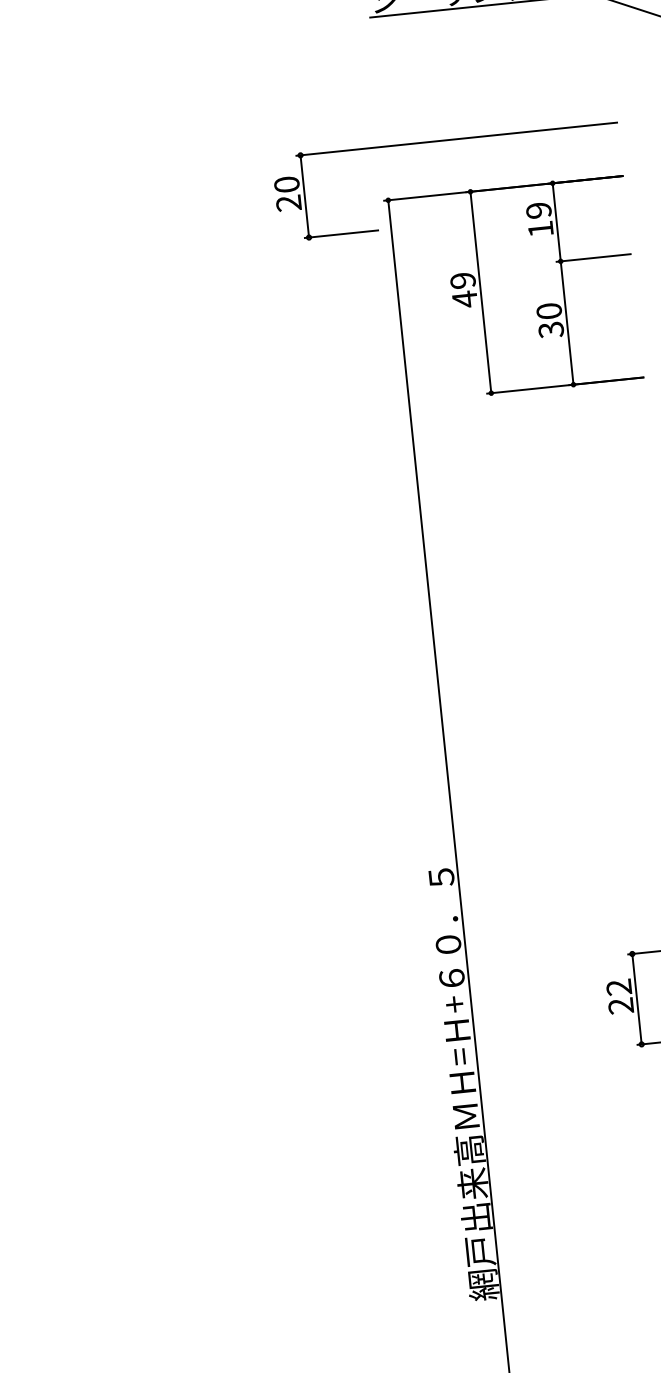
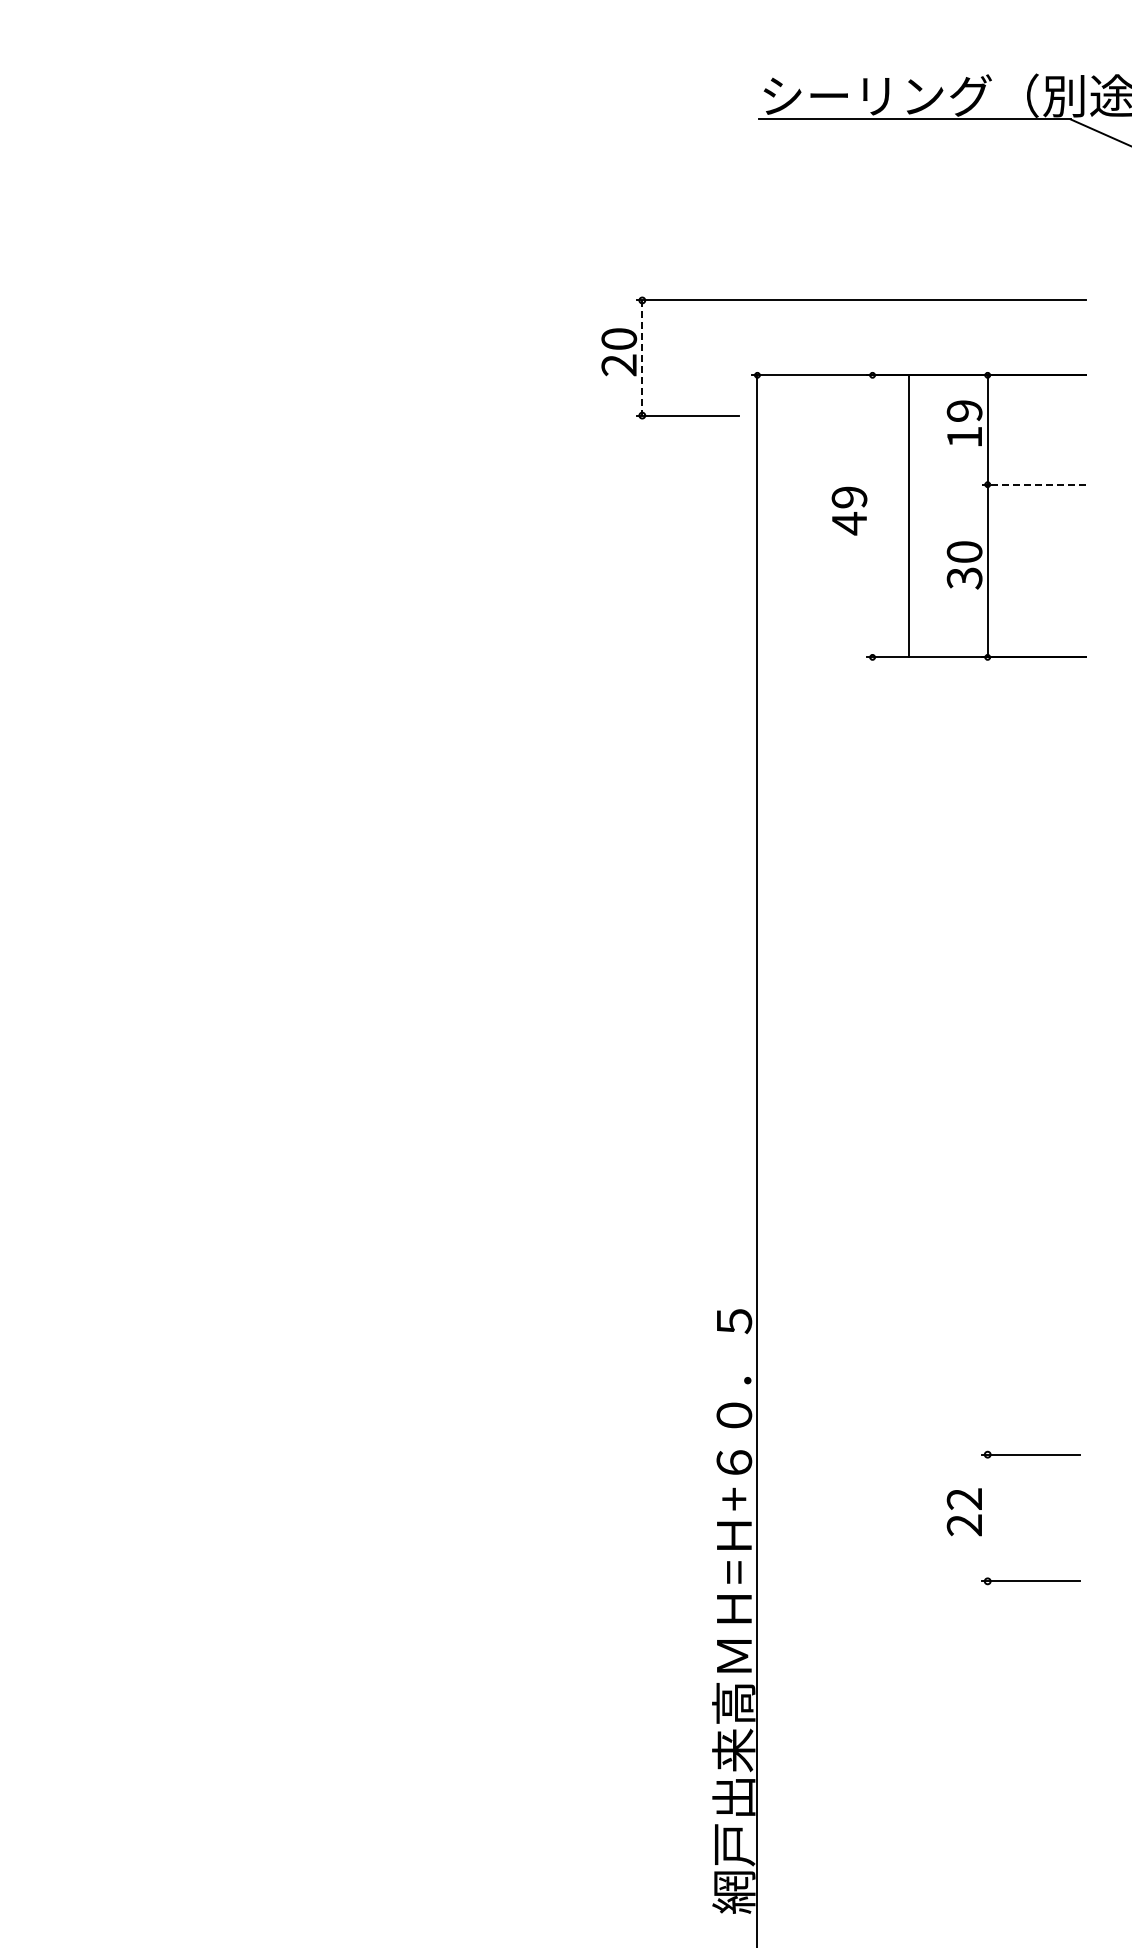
line: (304, 196) -> (642, 358), solid -> dashed
line: (593, 257) -> (1033, 484), solid -> dashed
line: (480, 292) -> (908, 516), moved
line: (636, 998) -> (987, 1517), removed

